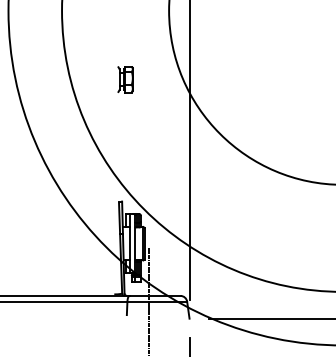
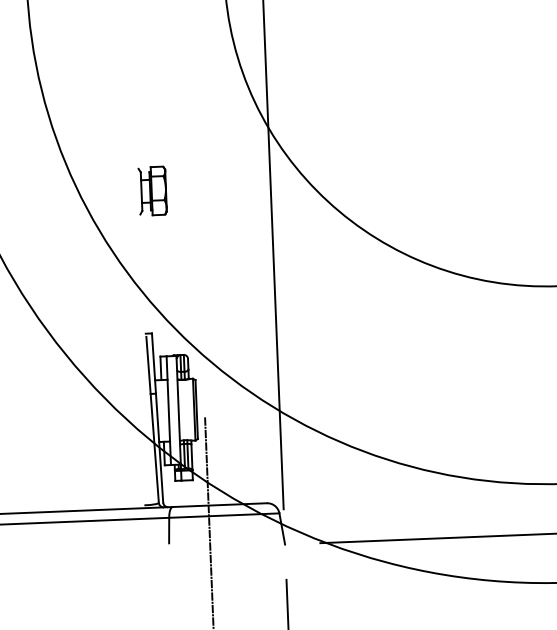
part: (125, 79) -> (152, 190), moved

